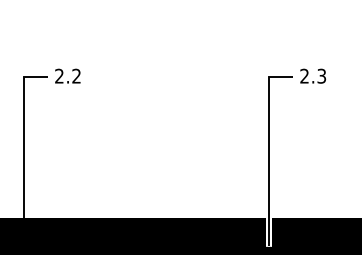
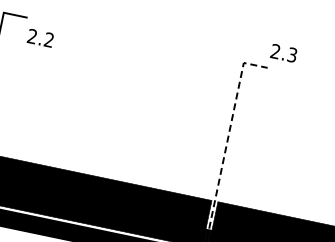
text: (67, 75) -> (40, 37), moved
text: (313, 75) -> (284, 52), moved
line: (268, 148) -> (228, 133), solid -> dashed

